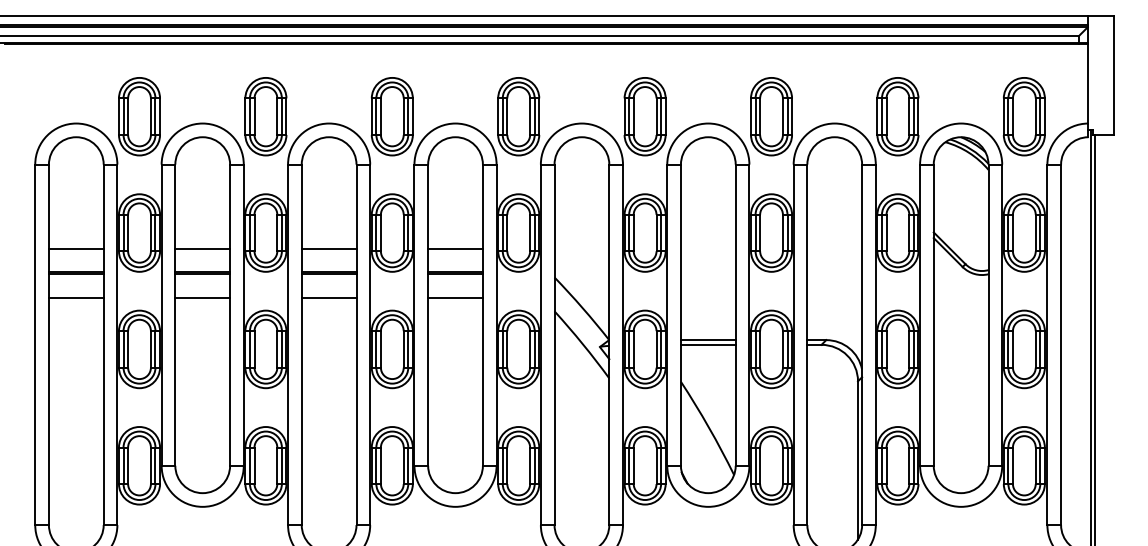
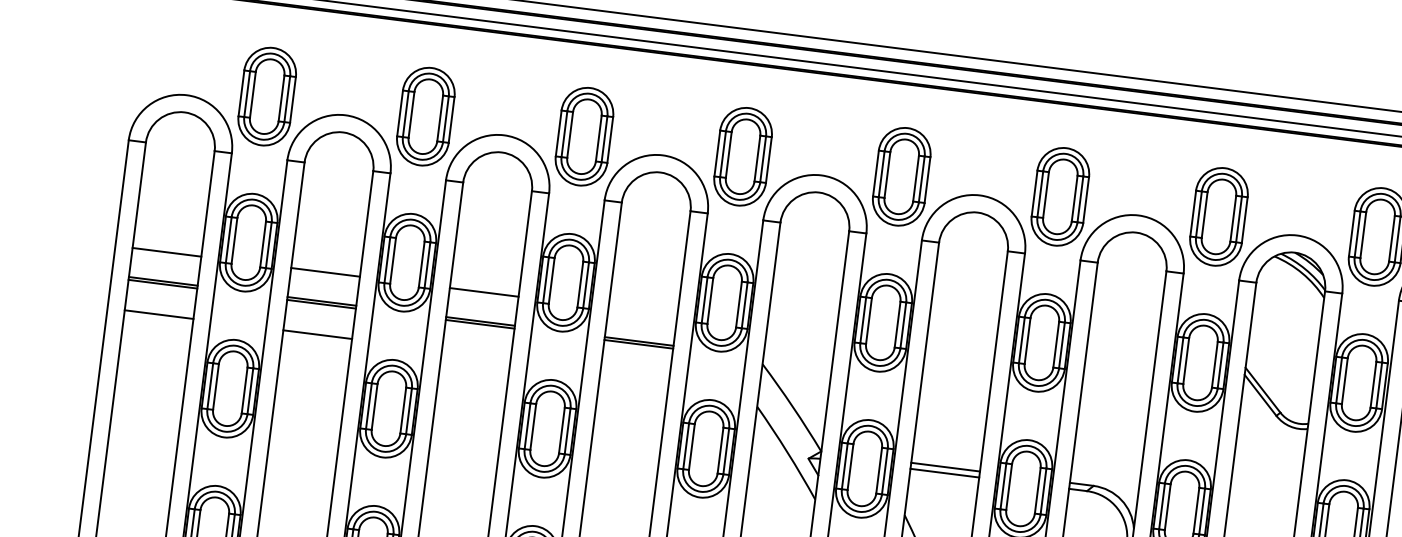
line: (455, 248) -> (642, 312), removed
line: (328, 298) -> (475, 354), removed
line: (455, 298) -> (634, 374), removed

